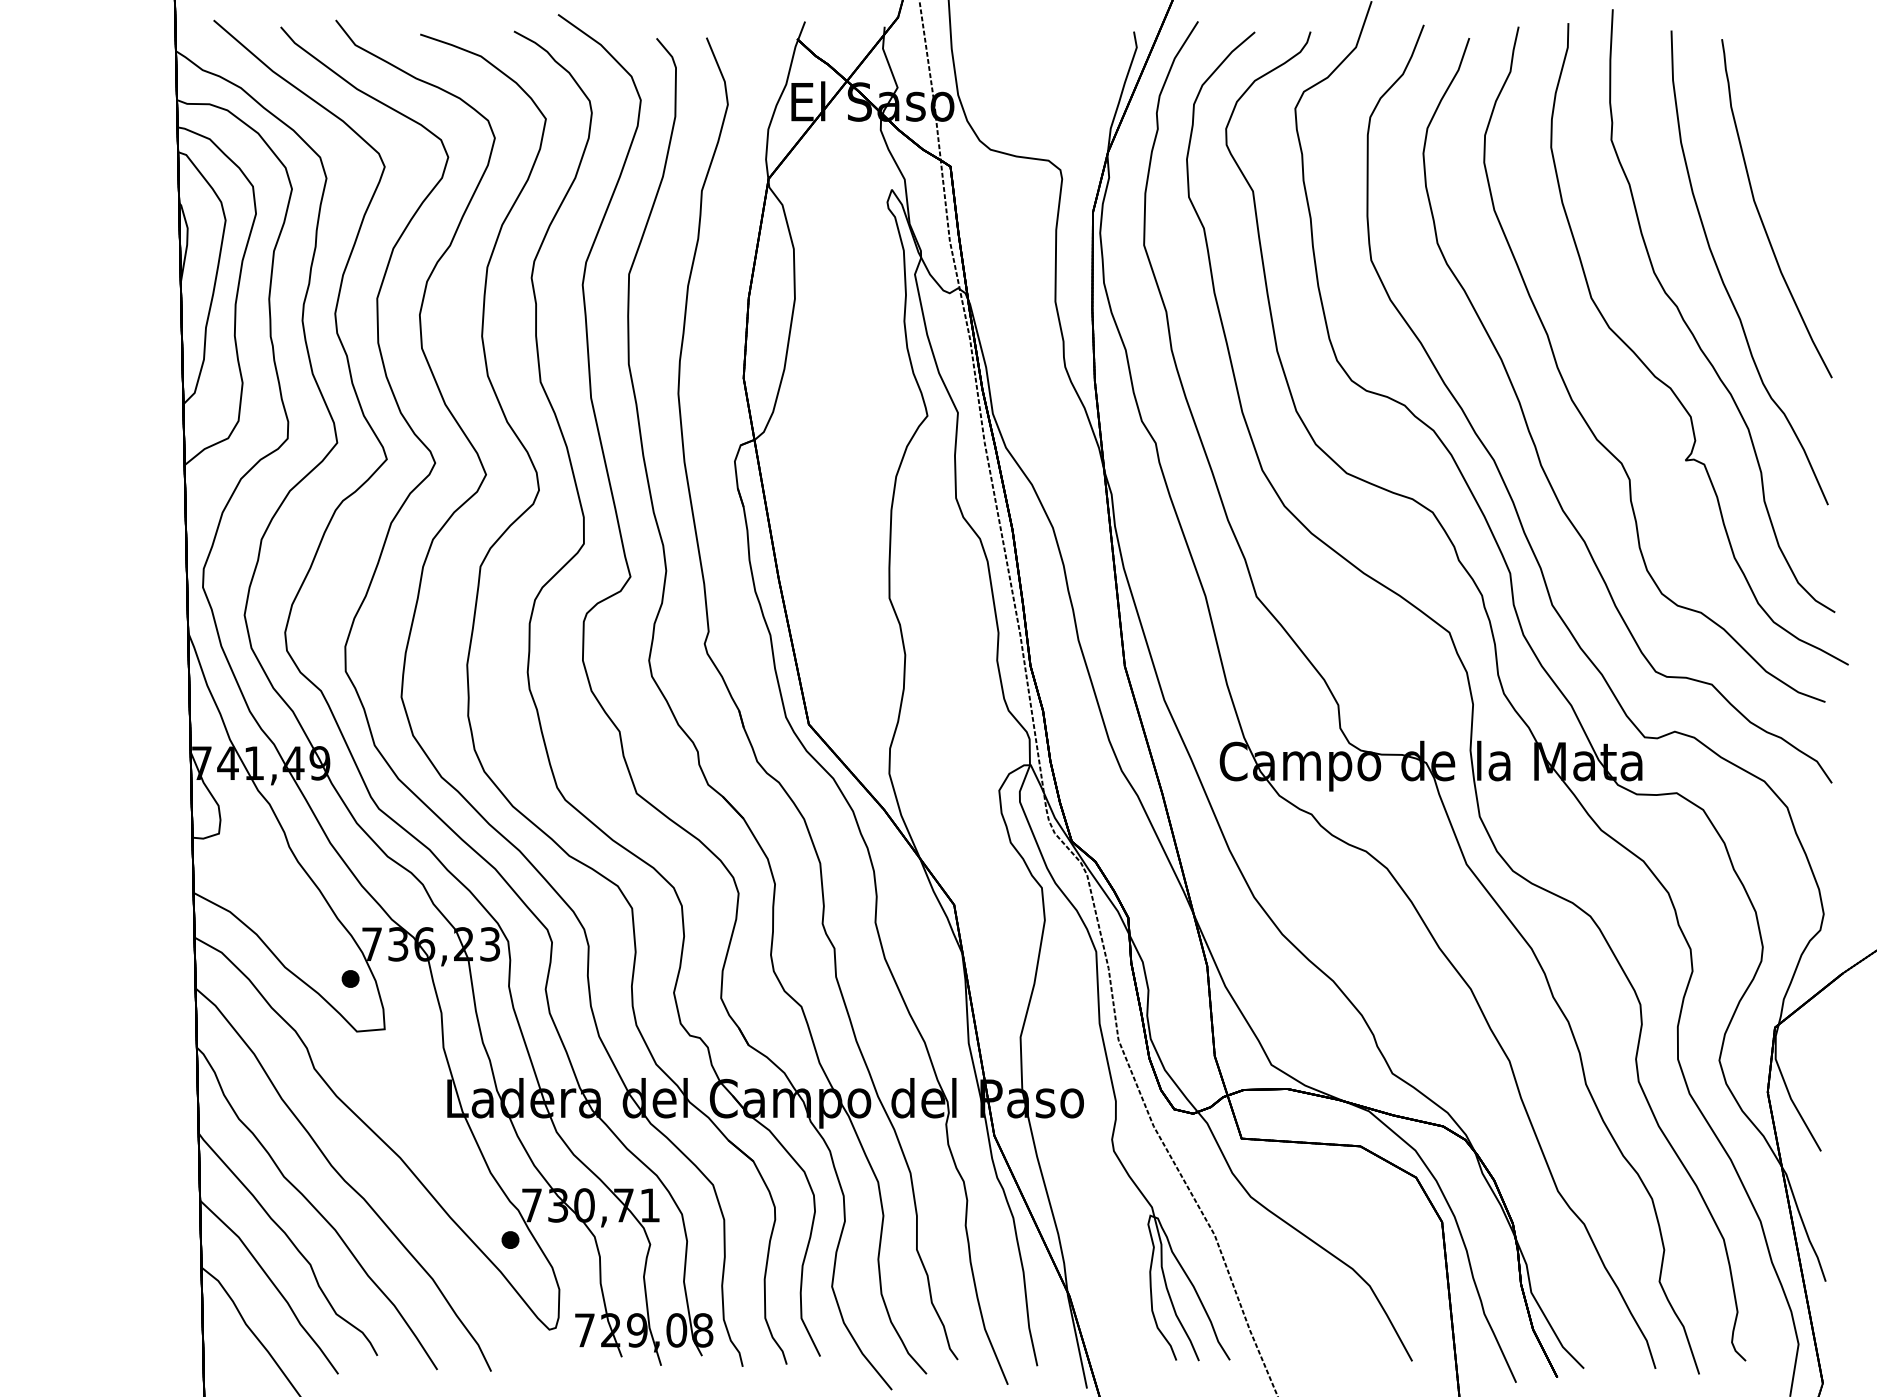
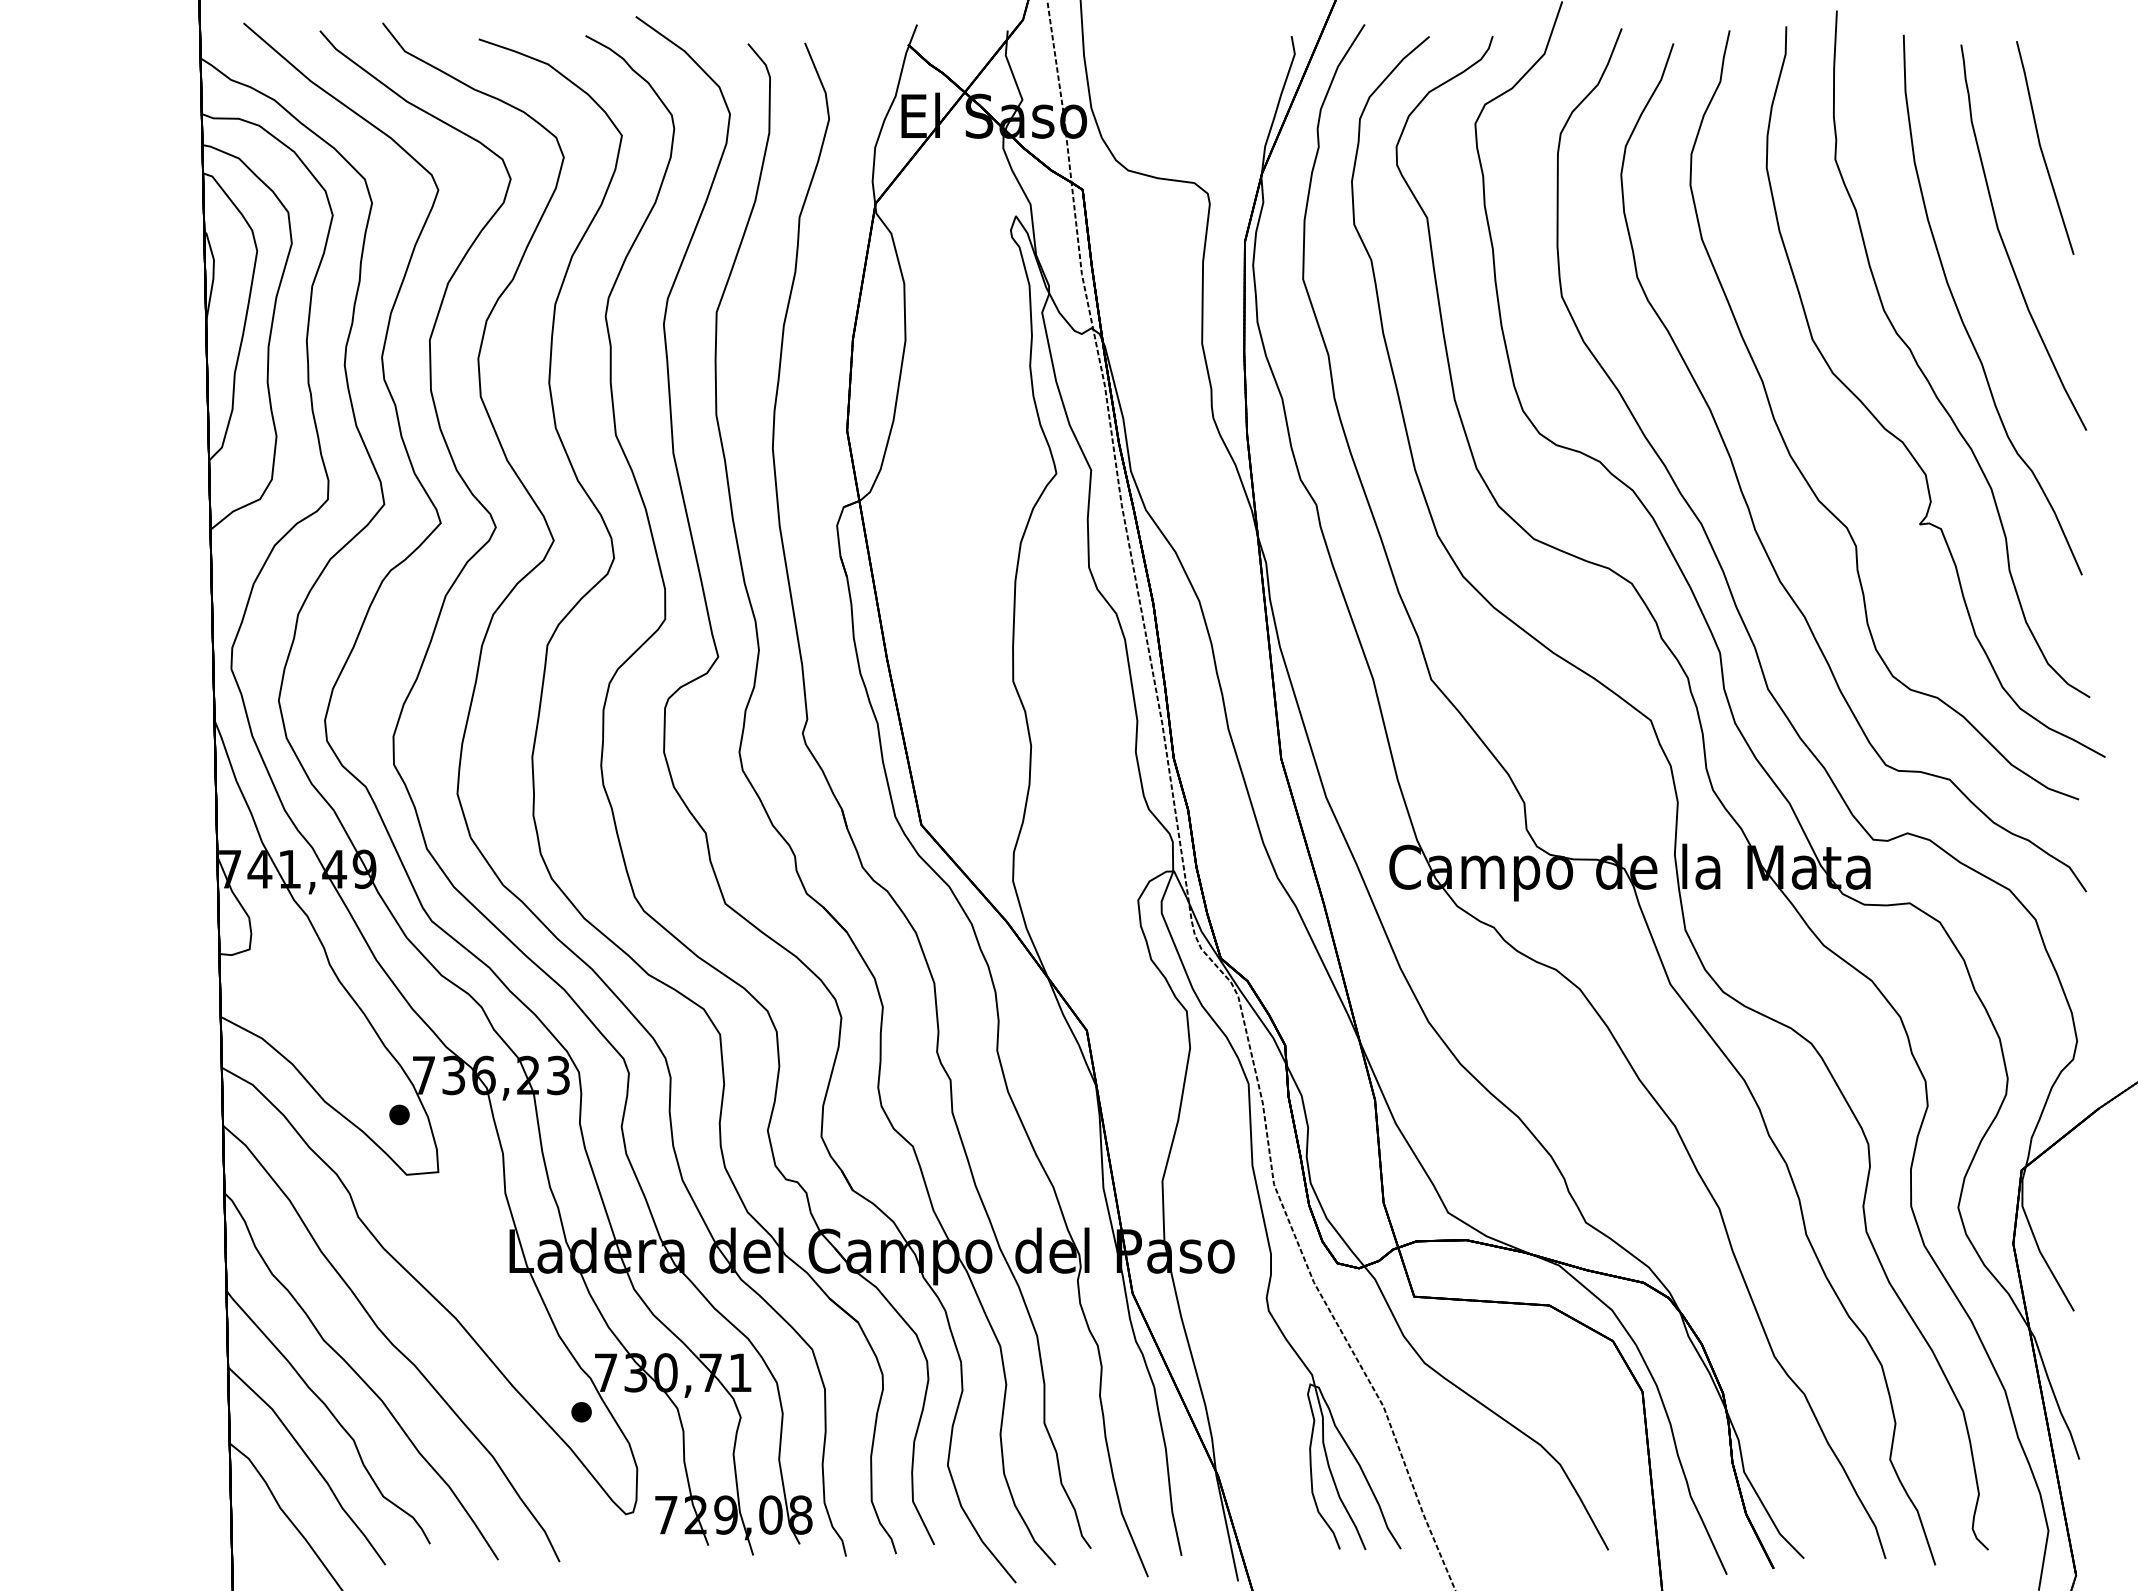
part: (1795, 129) -> (2044, 147), added

